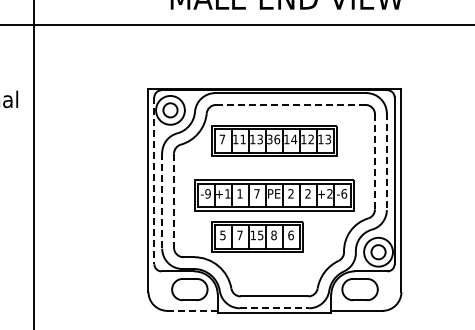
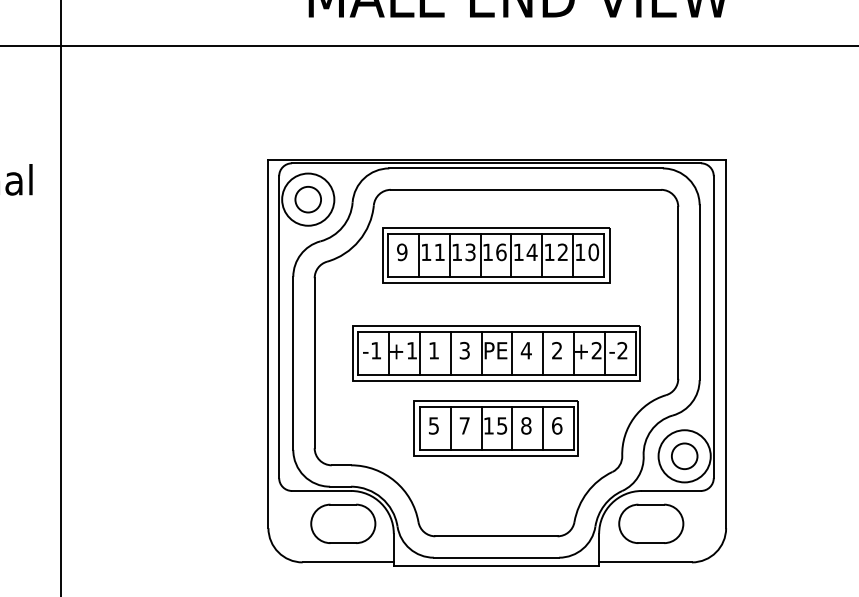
line: (290, 104) -> (525, 189), dashed -> solid
text: (222, 139) -> (402, 252), 7 -> 9
text: (269, 139) -> (487, 252), 36 -> 16
text: (328, 139) -> (594, 252), 13 -> 10
line: (375, 161) -> (679, 292), dashed -> solid
line: (386, 162) -> (699, 293), dashed -> solid
line: (154, 181) -> (279, 328), dashed -> solid
text: (207, 193) -> (375, 350), -9 -> -1
text: (256, 193) -> (463, 350), 7 -> 3
text: (291, 193) -> (527, 350), 2 -> 4
text: (344, 193) -> (623, 350), -6 -> -2
line: (162, 200) -> (293, 362), dashed -> solid
line: (174, 200) -> (315, 362), dashed -> solid
part: (257, 236) -> (496, 427), moved
line: (274, 308) -> (496, 558), dashed -> solid
line: (193, 310) -> (349, 561), dashed -> solid

